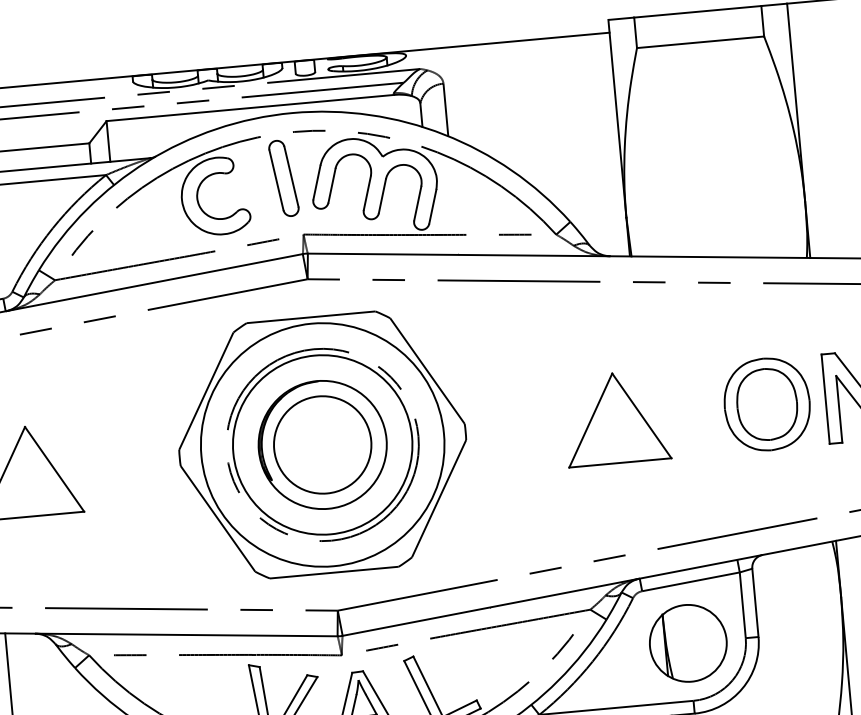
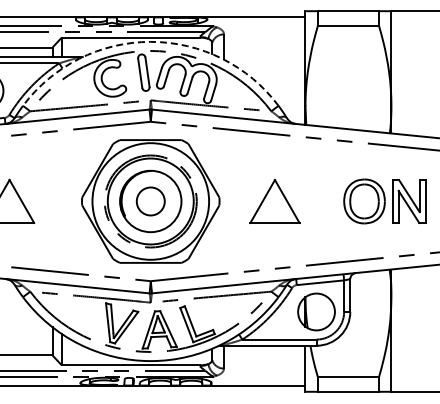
arc: (291, 112) -> (150, 41), solid -> dashed
part: (615, 418) -> (274, 201), moved
circle: (322, 445) -> (150, 201), size x0.6

